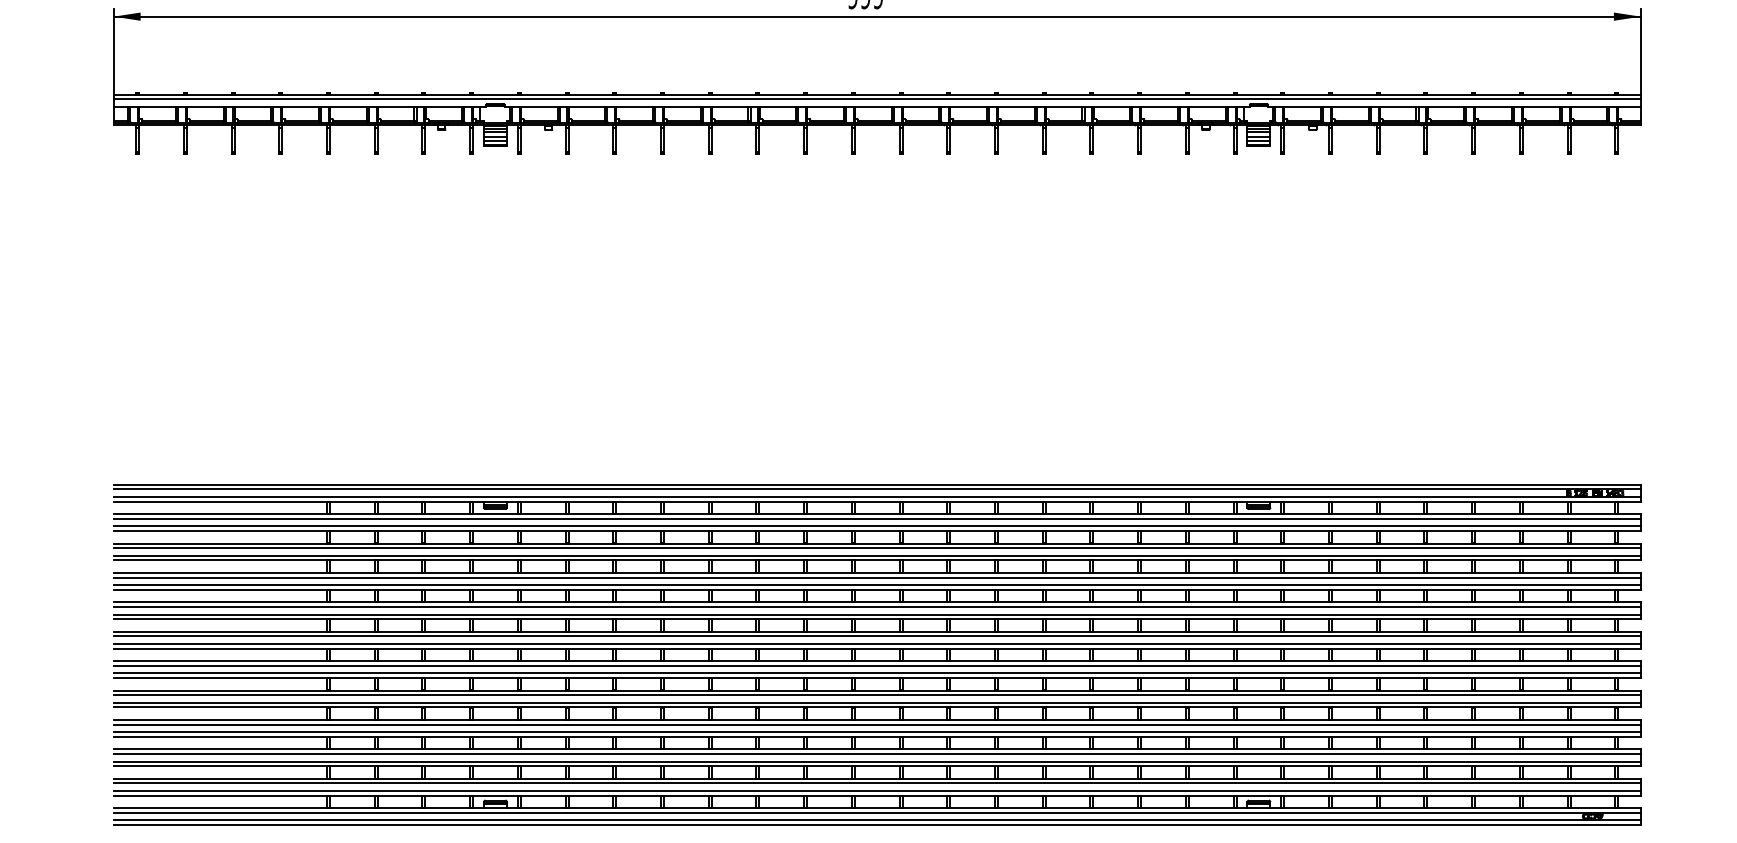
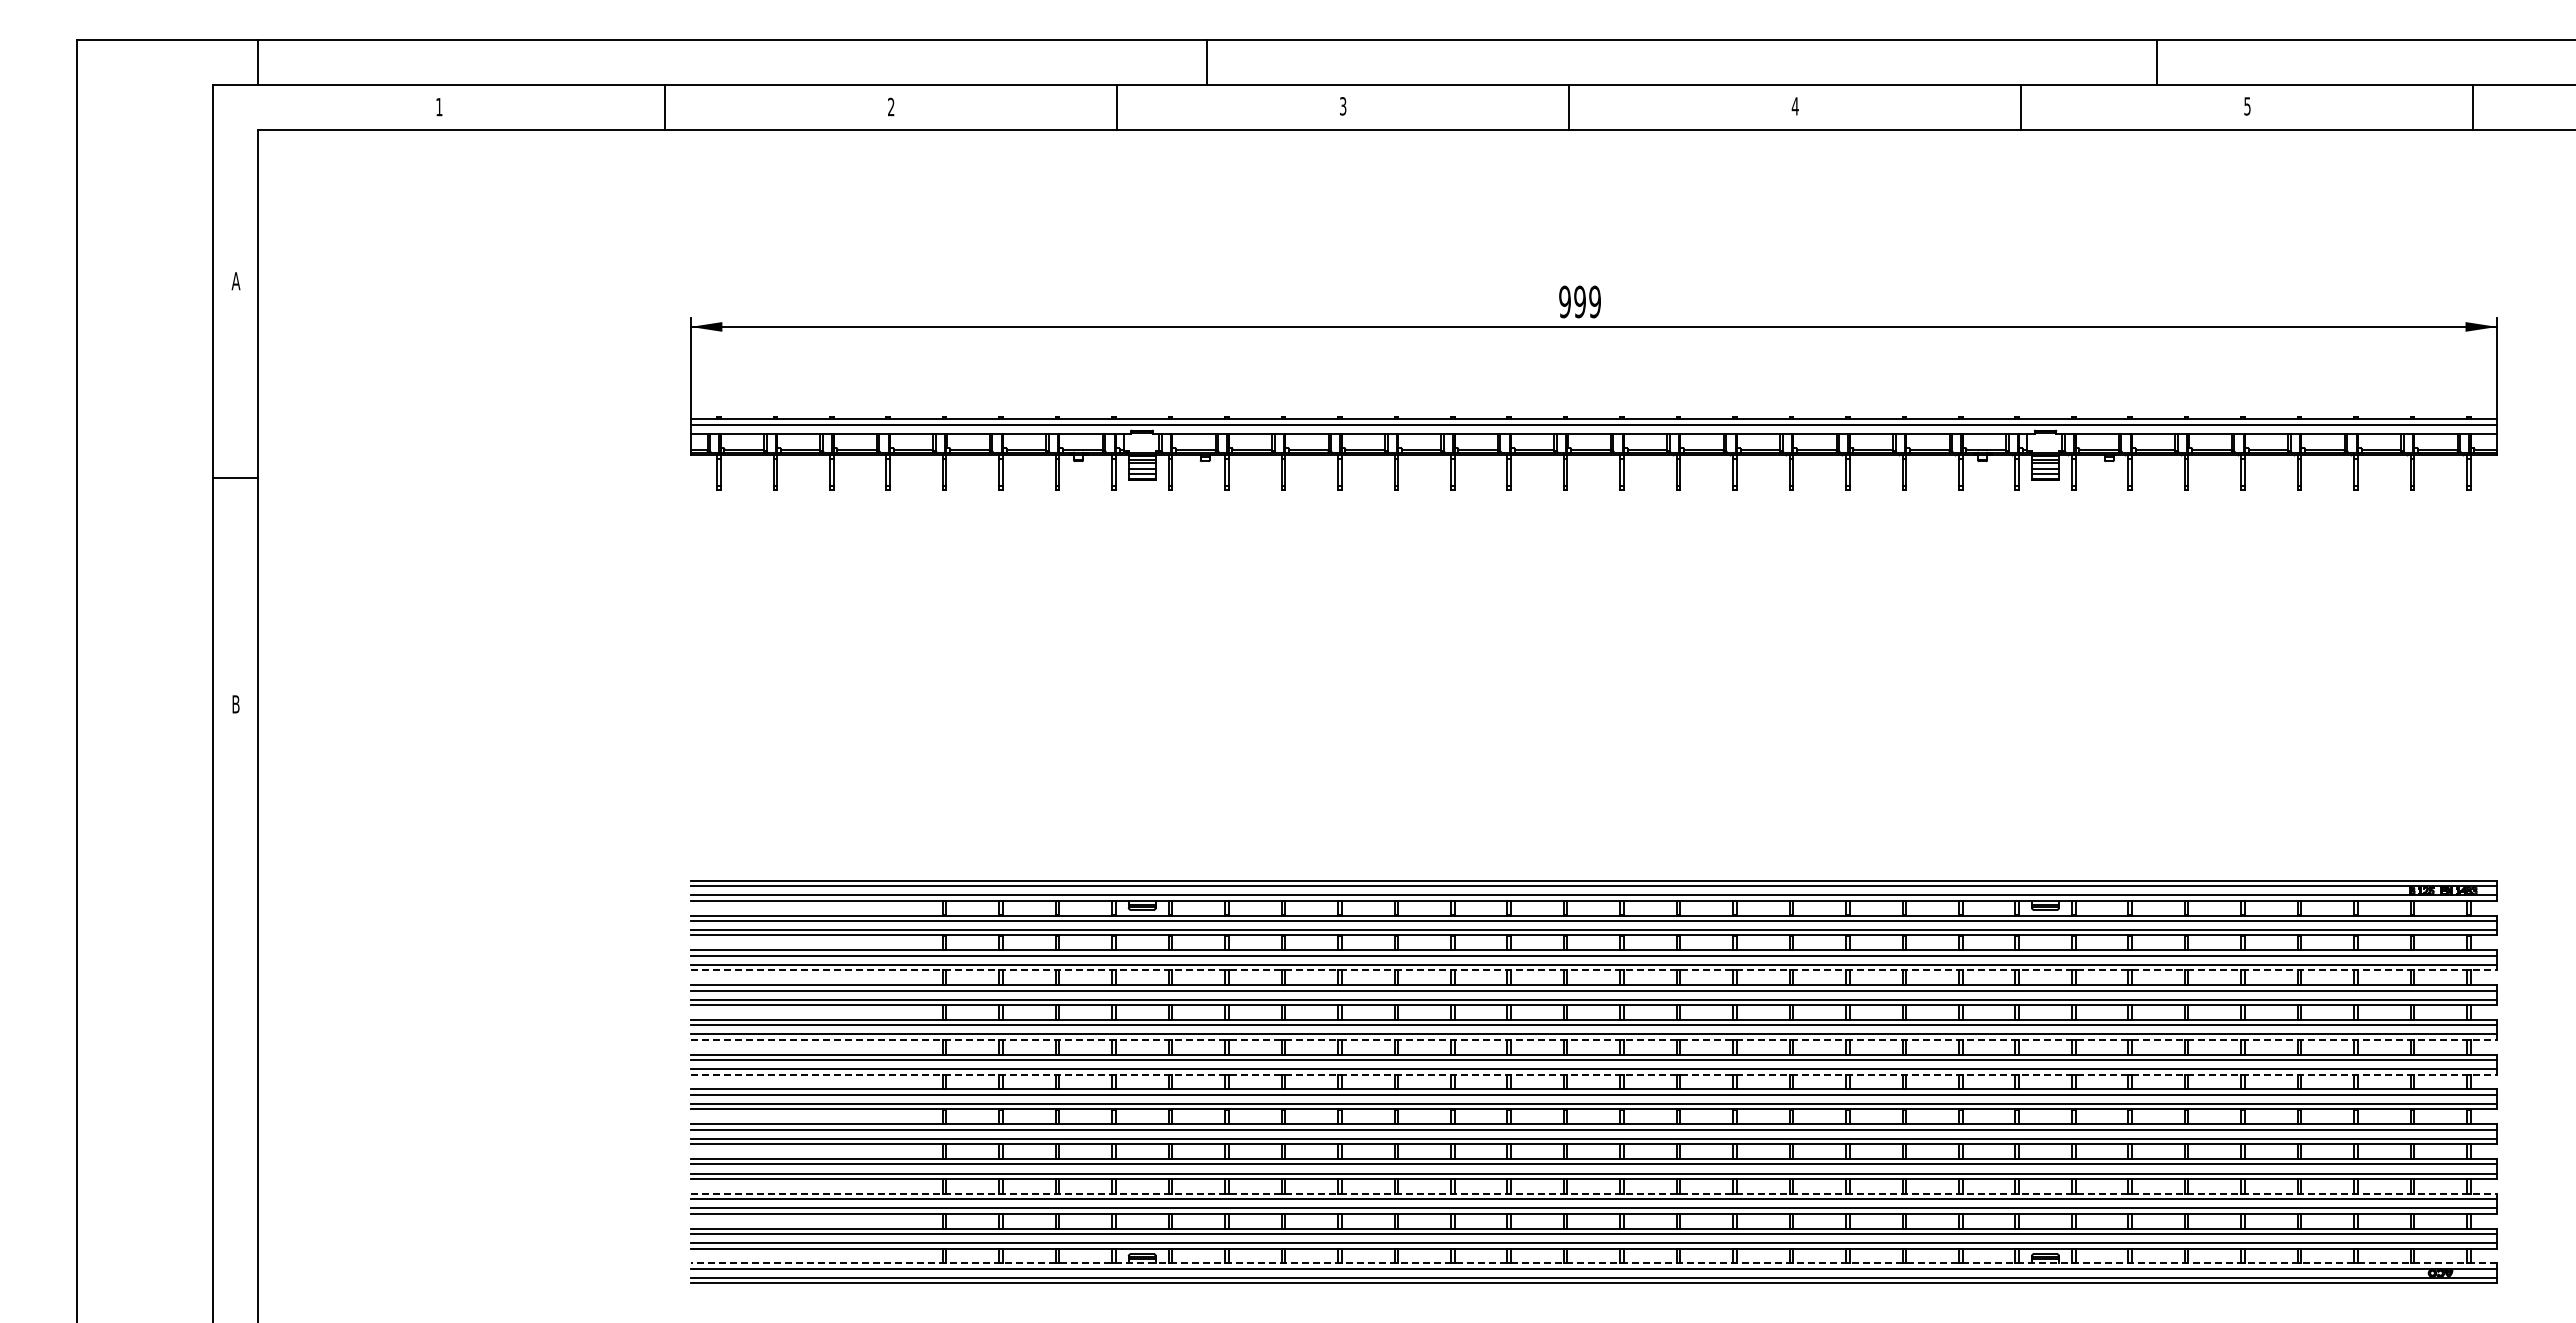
line: (877, 560) -> (1594, 970), solid -> dashed
line: (877, 618) -> (1594, 1039), solid -> dashed
line: (877, 648) -> (1594, 1074), solid -> dashed
line: (877, 749) -> (1594, 1193), solid -> dashed
line: (876, 808) -> (1593, 1263), solid -> dashed

